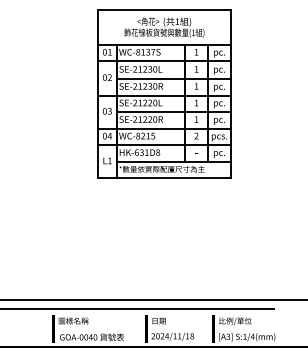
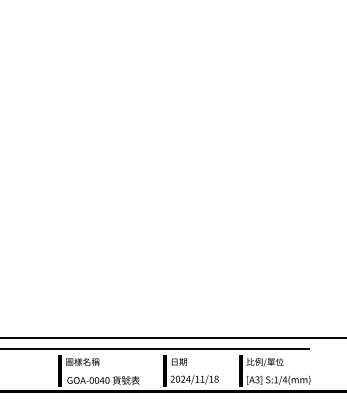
part: (164, 93) -> (185, 105), removed

